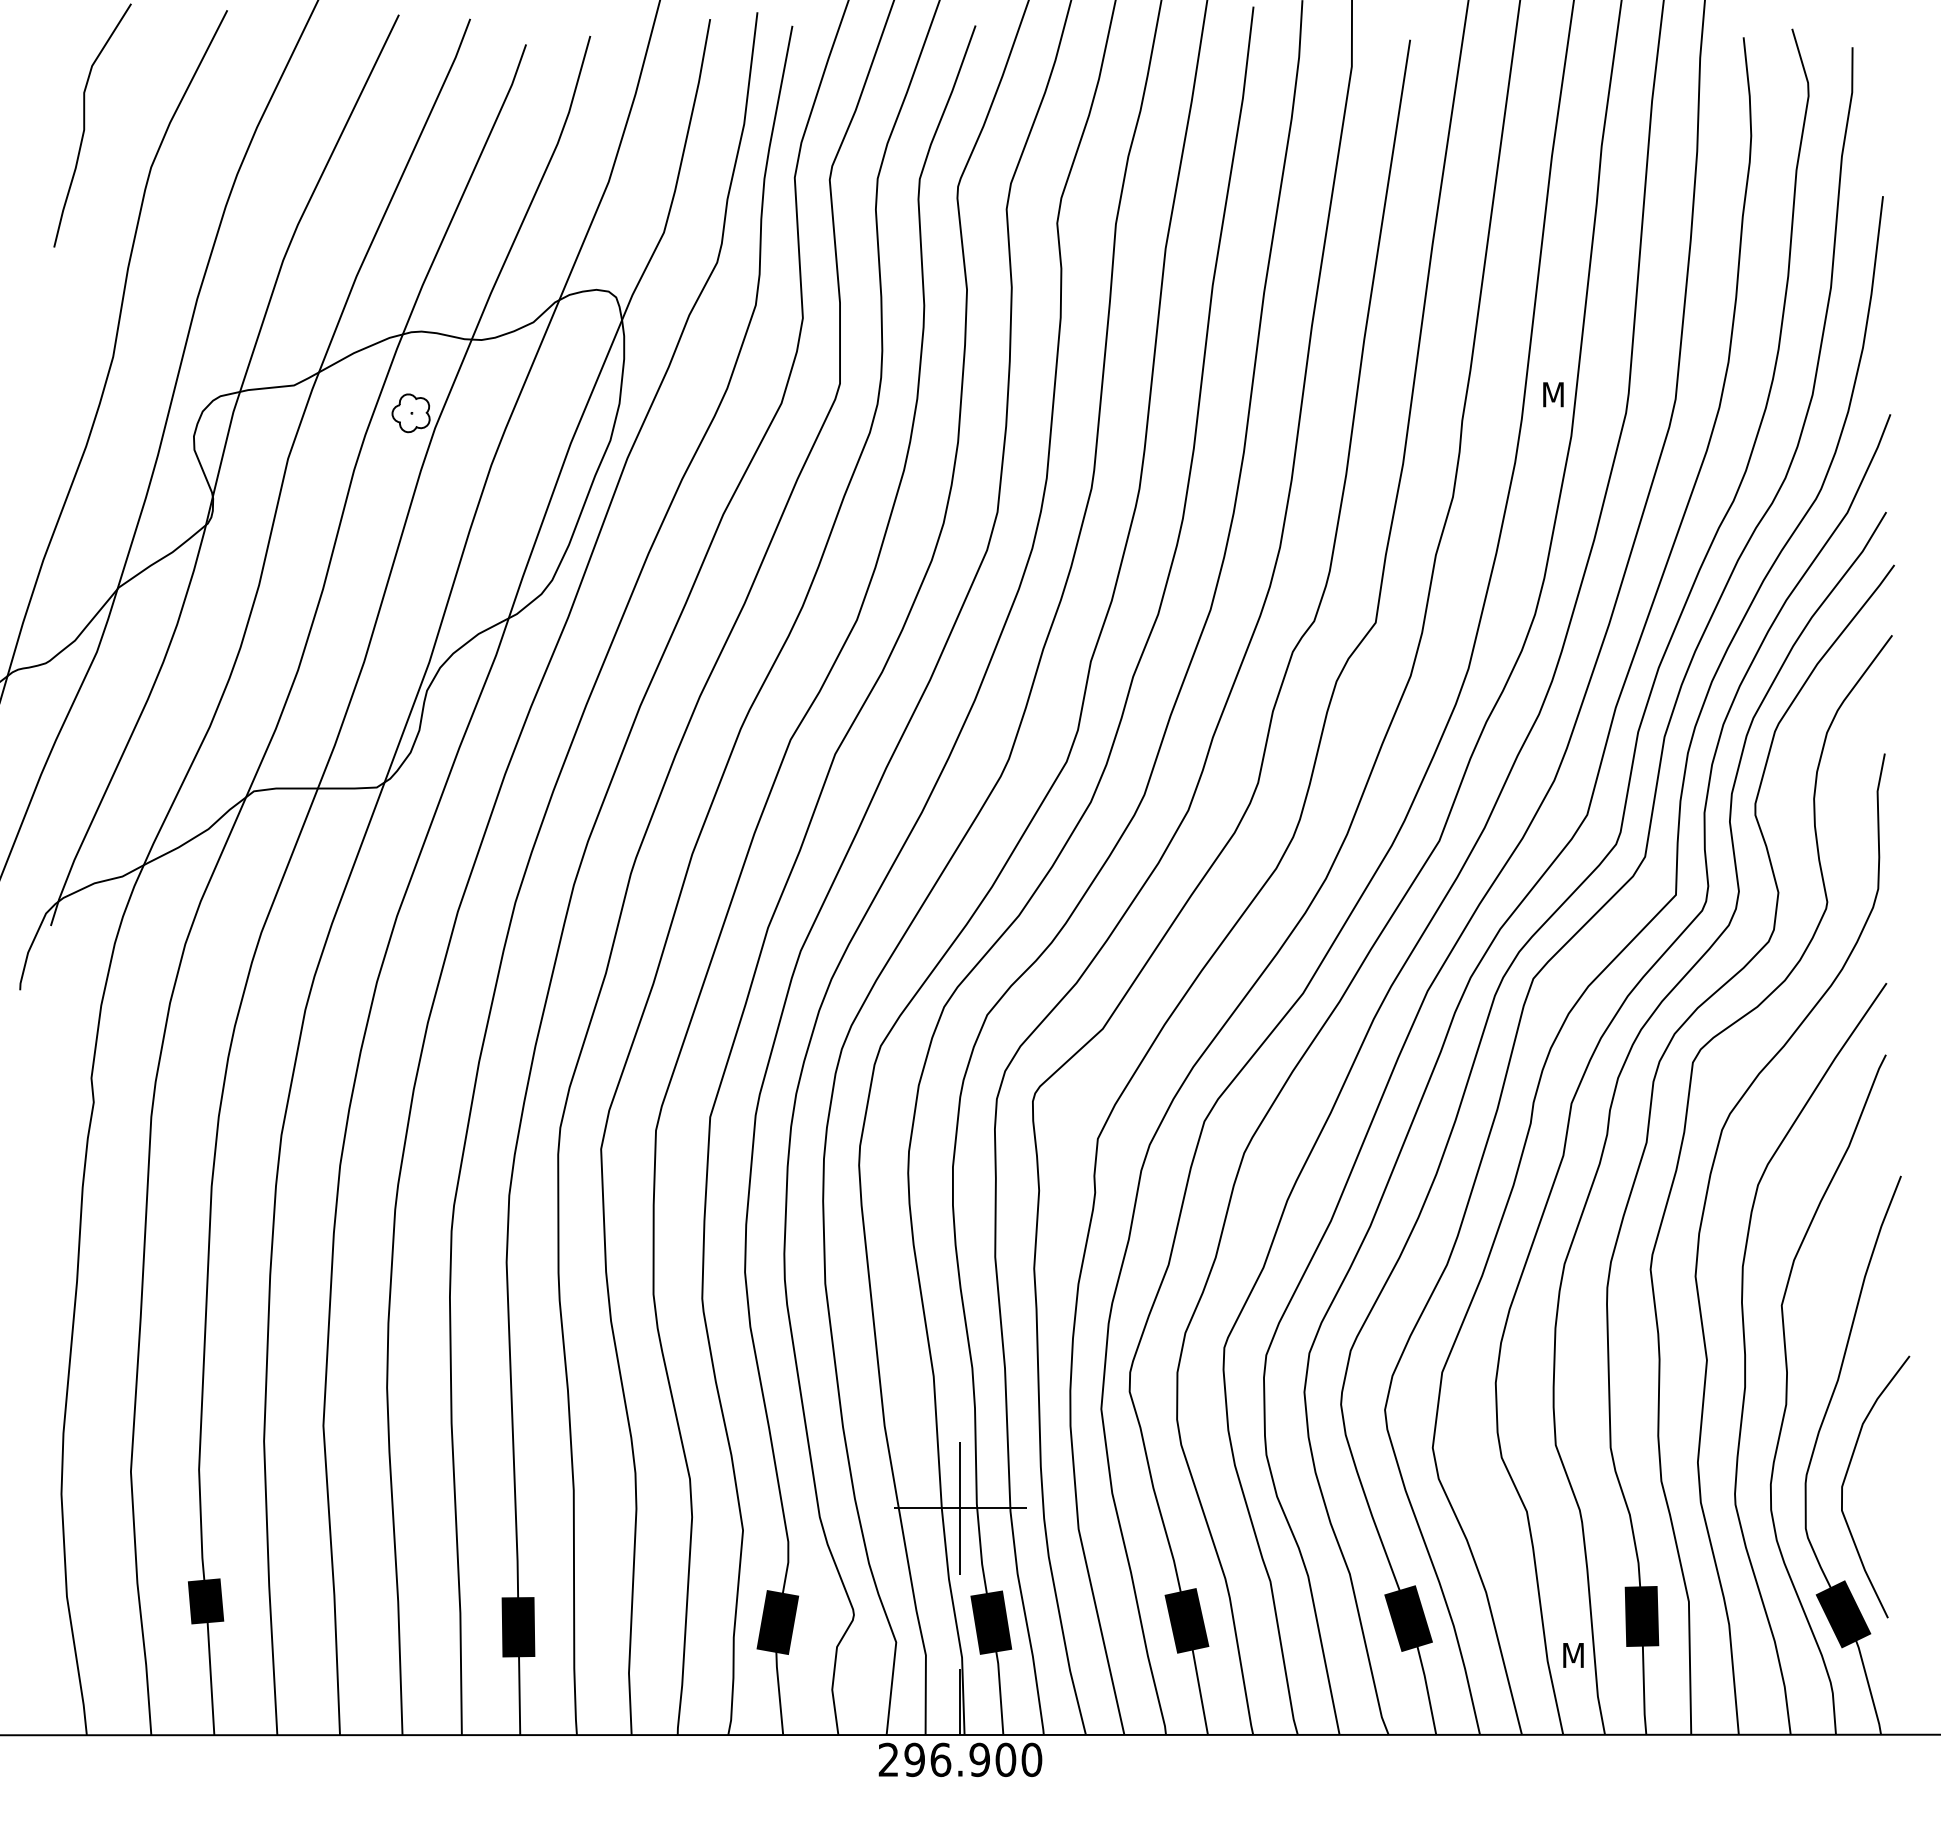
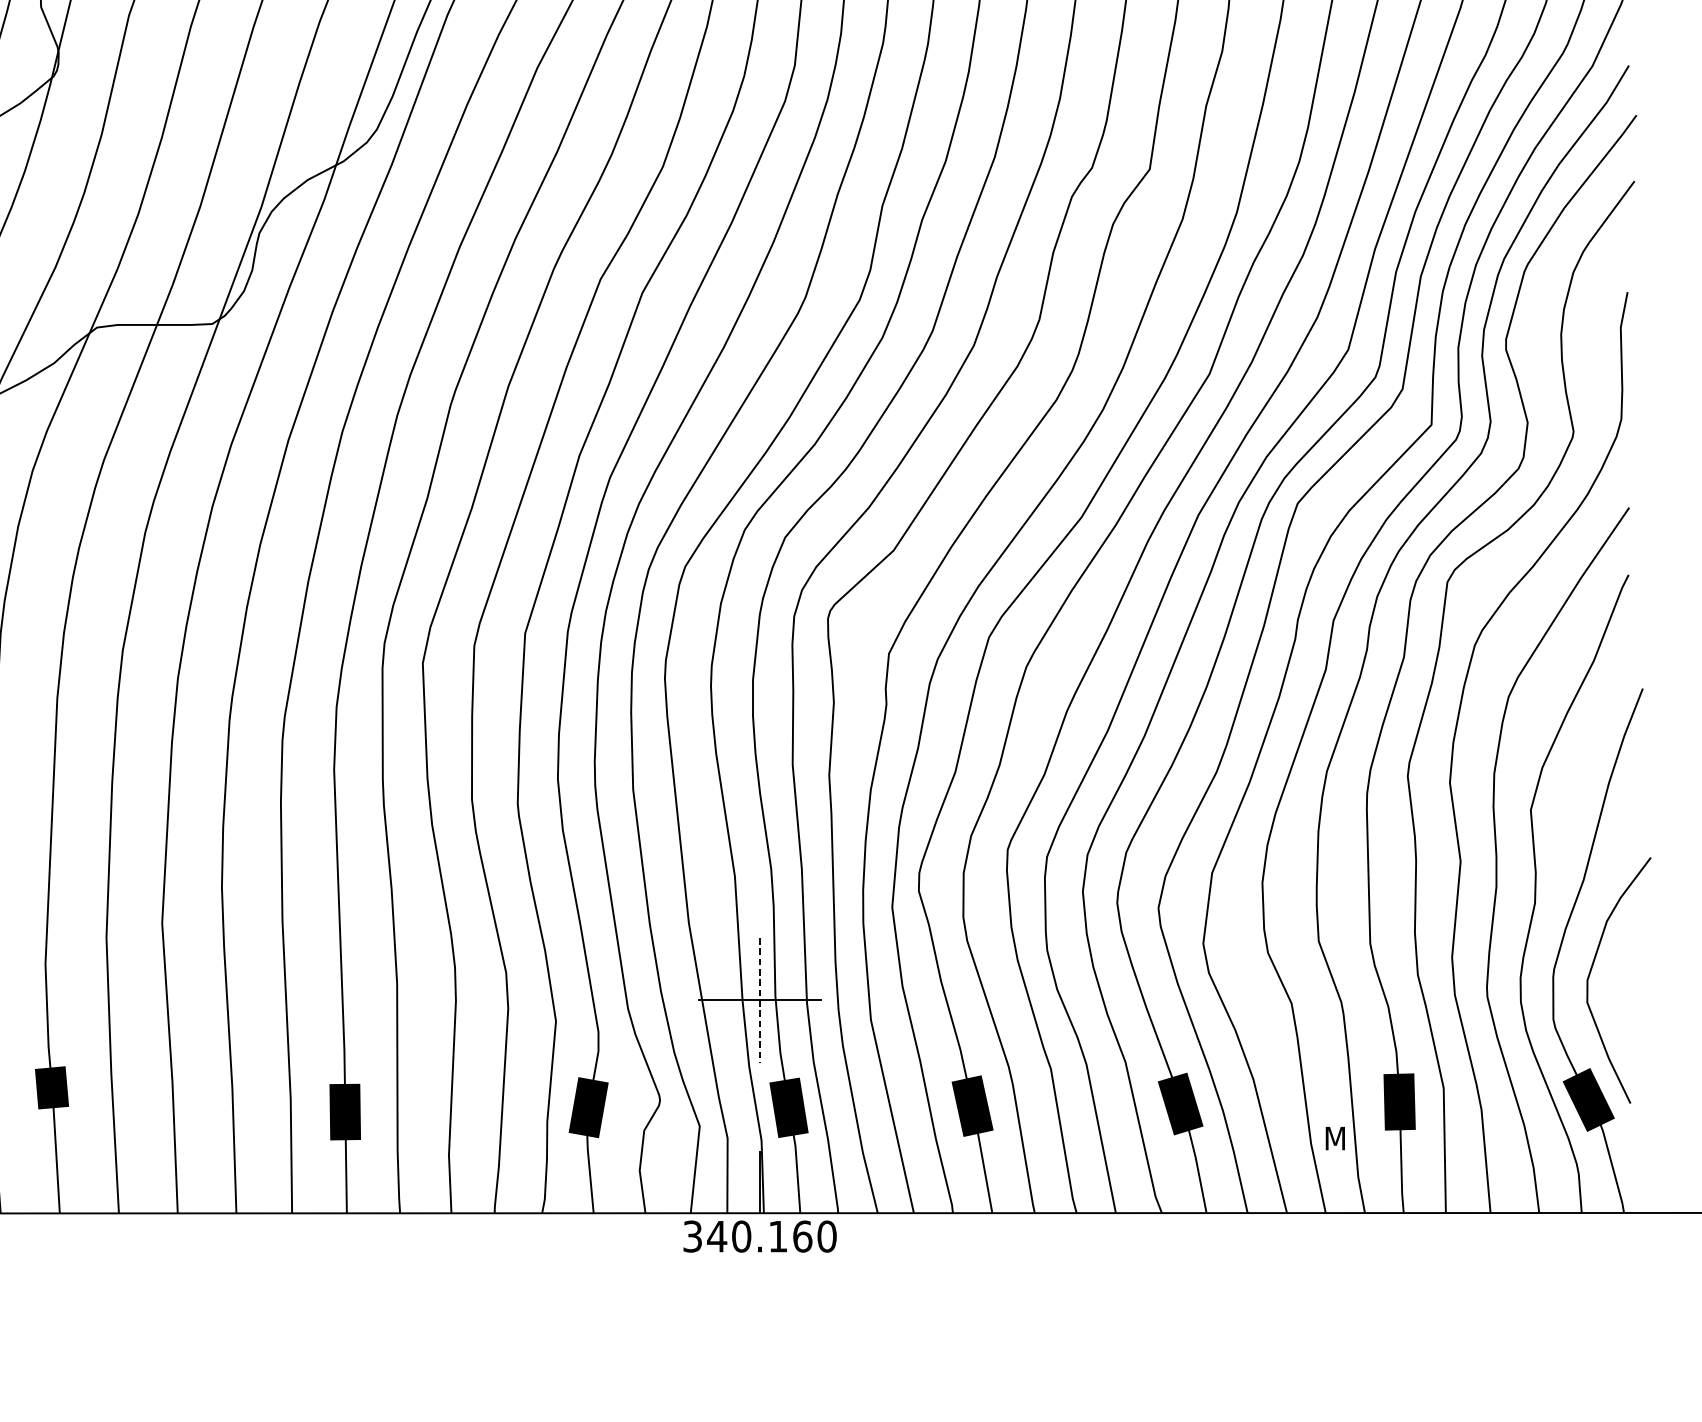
line: (960, 1508) -> (760, 1000), solid -> dashed
text: (947, 1759) -> (747, 1236), 296.900 -> 340.160

